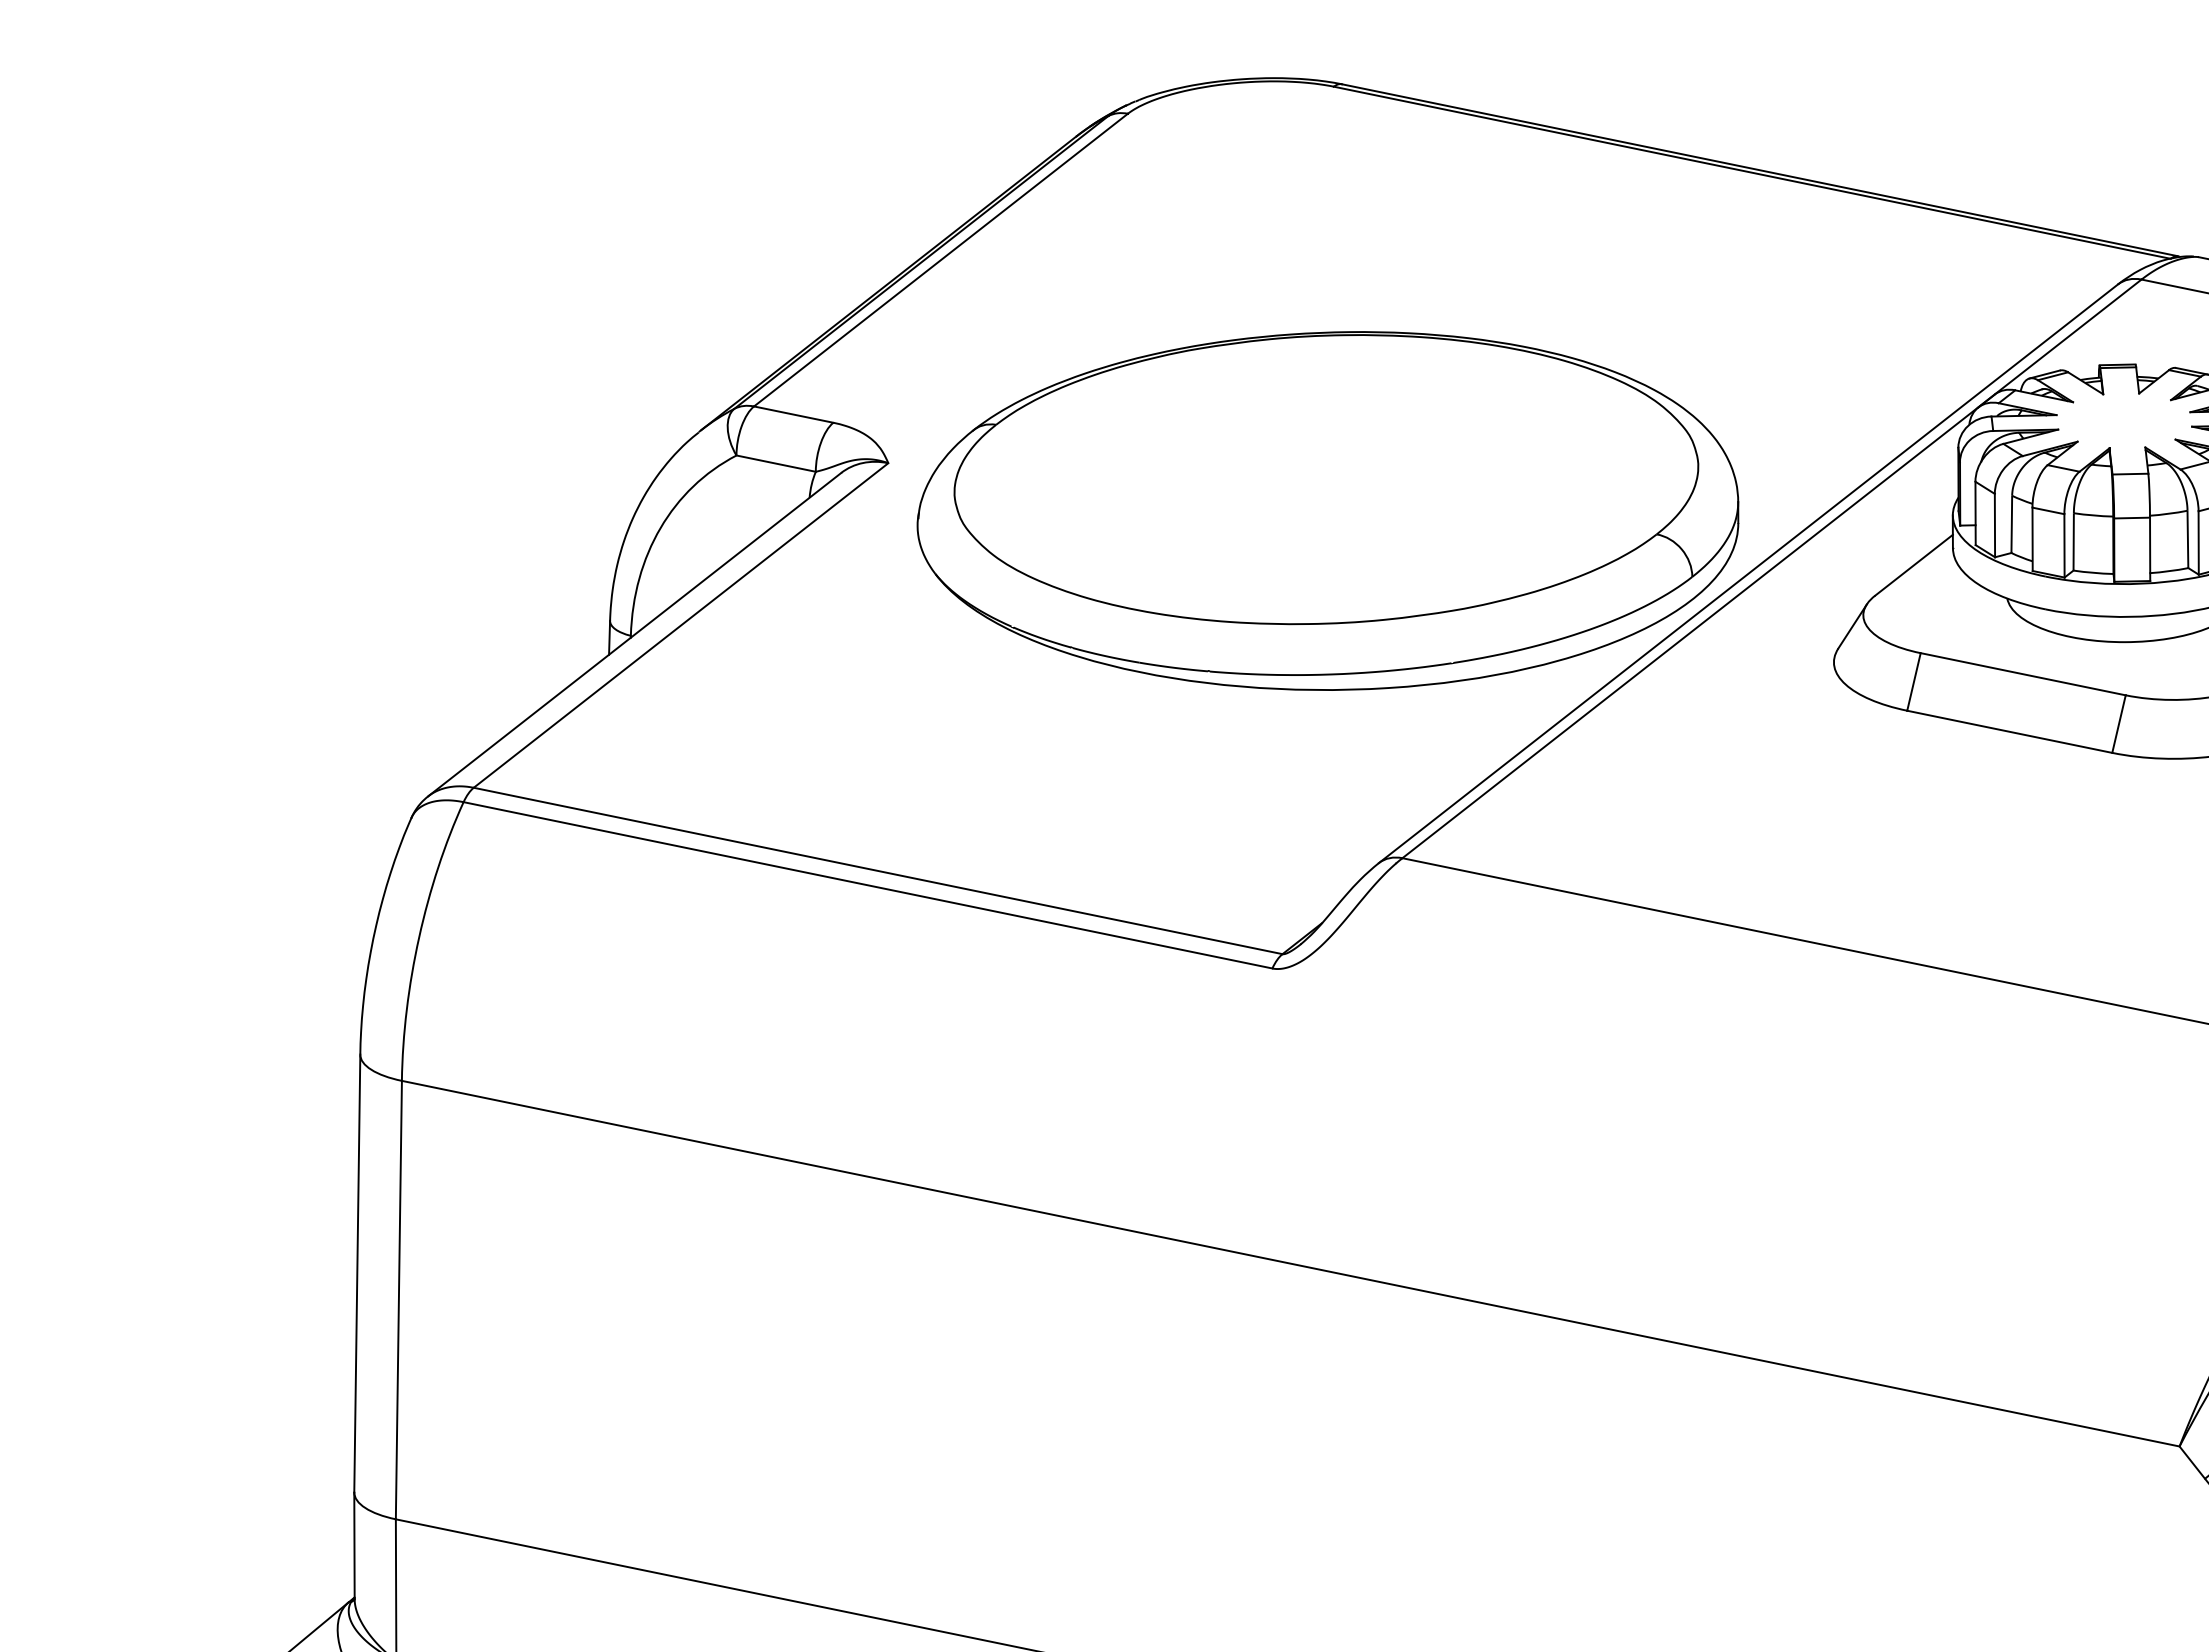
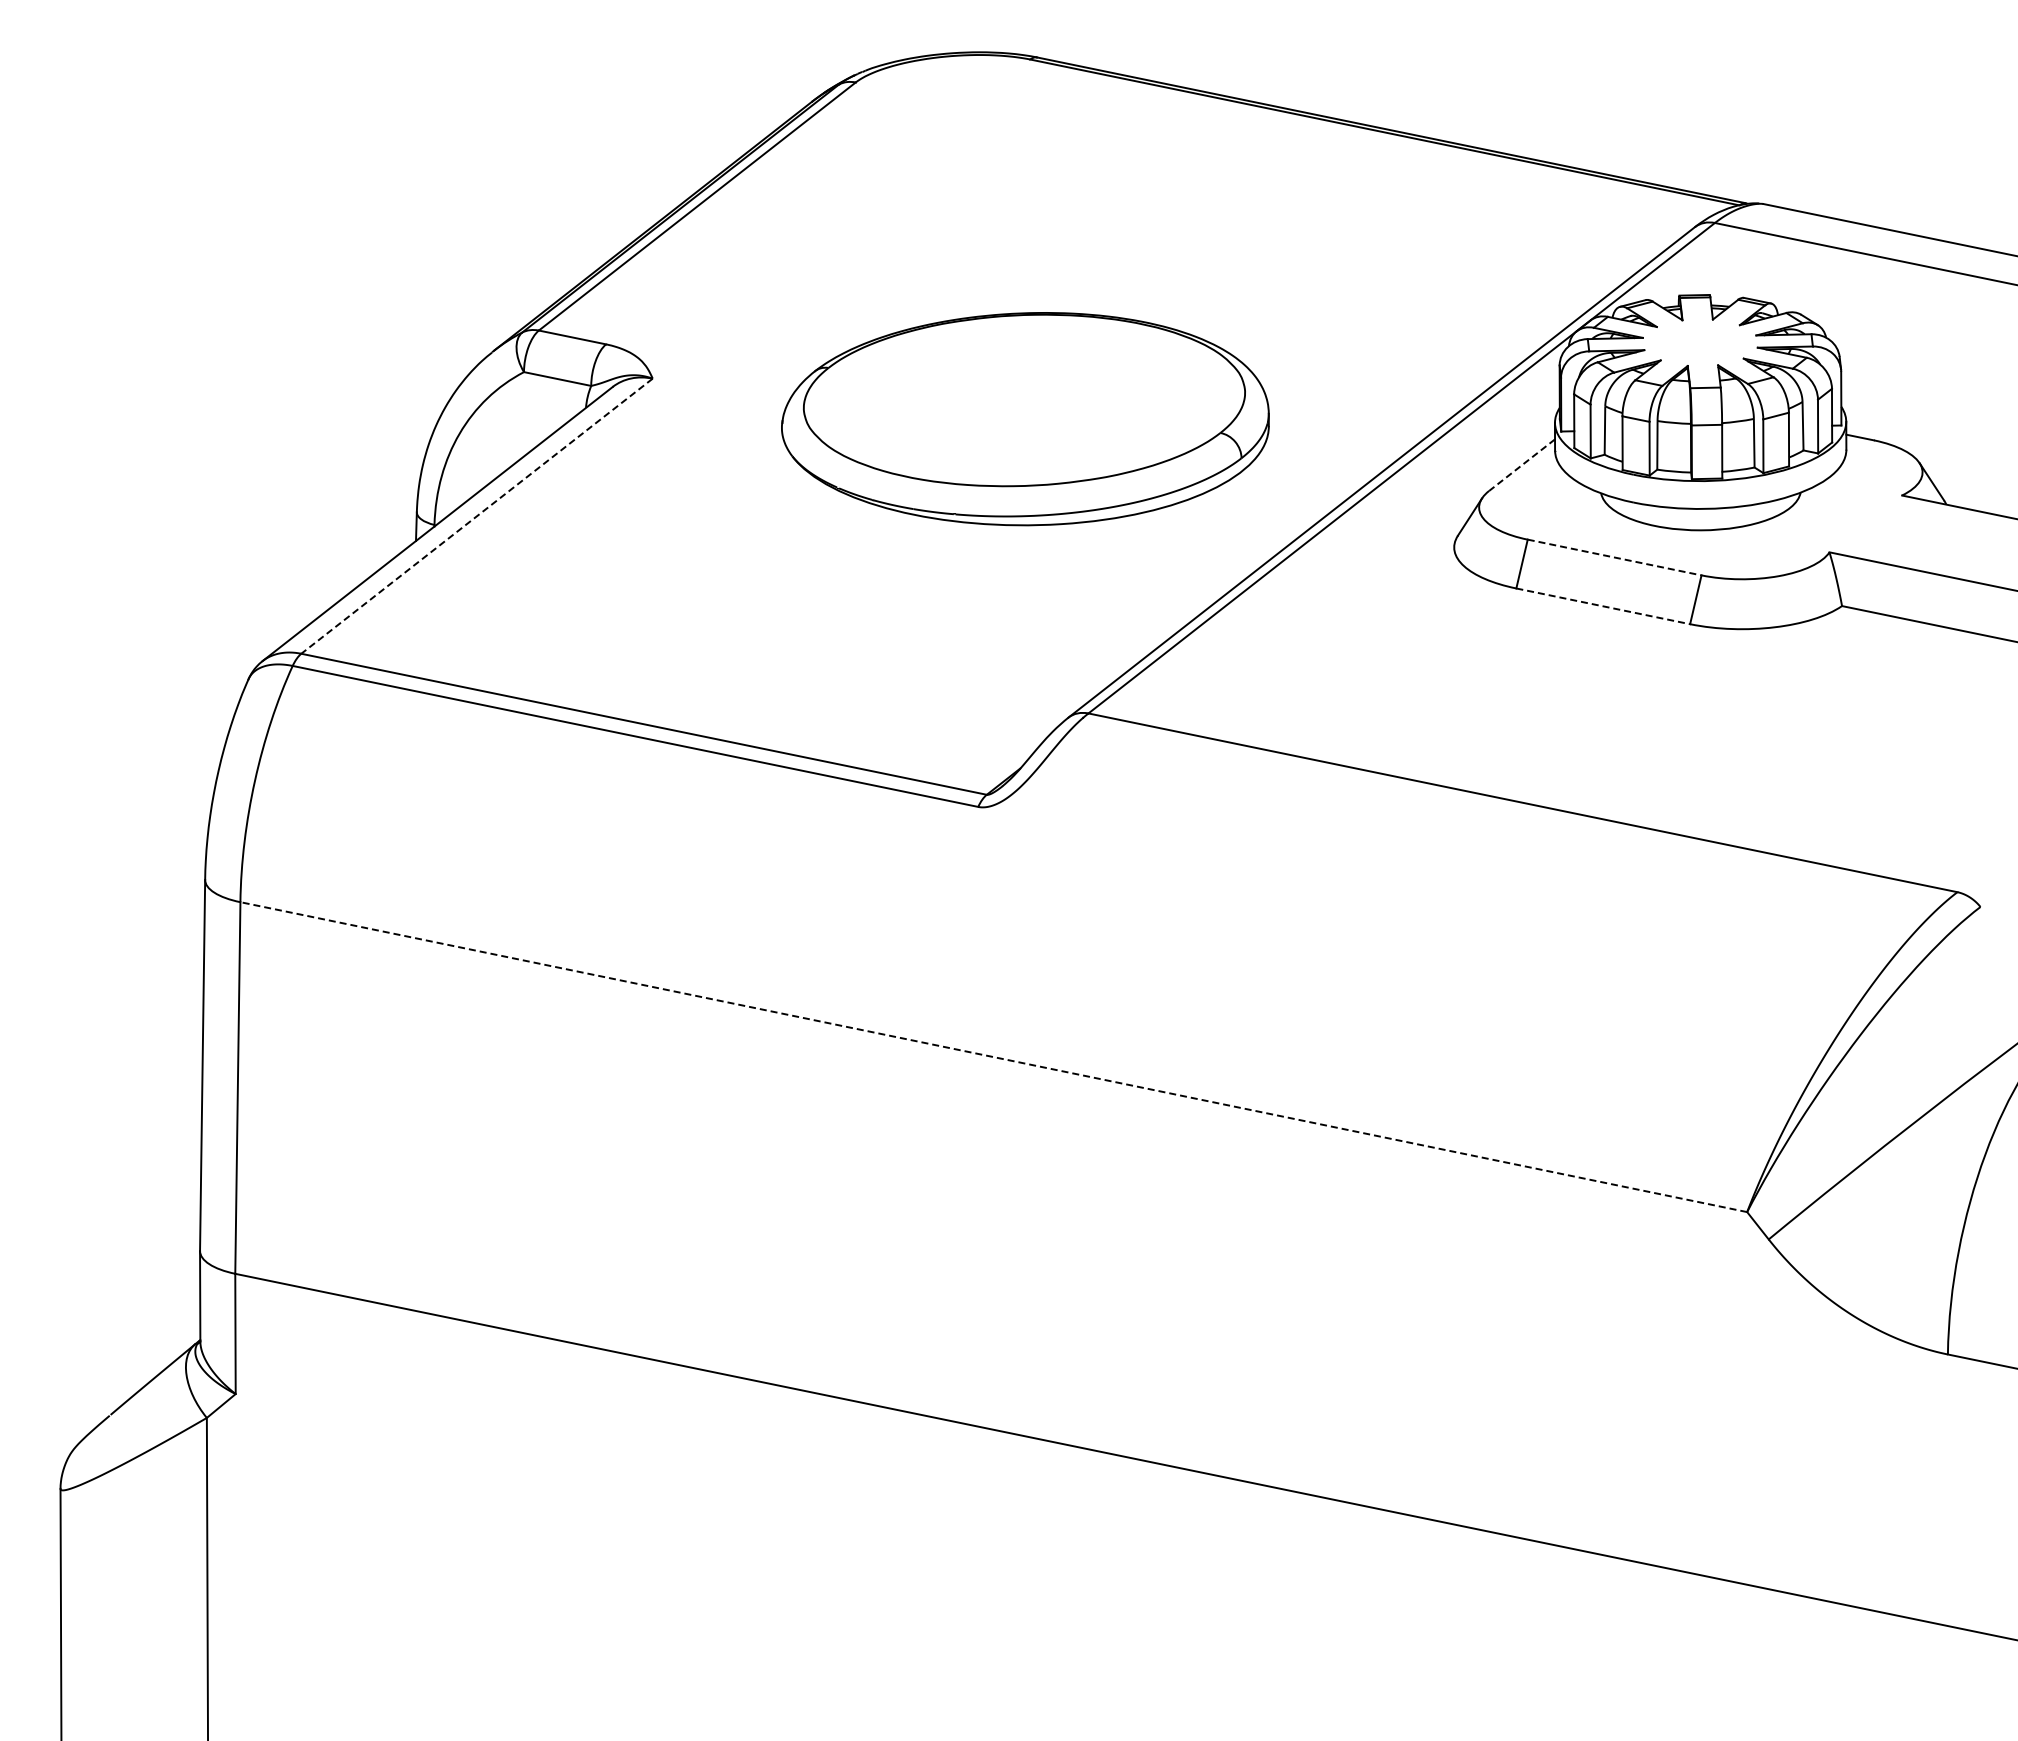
part: (1328, 510) -> (1025, 418), size x0.7
line: (1914, 565) -> (1522, 465), solid -> dashed
line: (680, 625) -> (476, 516), solid -> dashed
line: (2023, 674) -> (1614, 557), solid -> dashed
line: (2010, 732) -> (1603, 606), solid -> dashed
line: (1290, 1264) -> (993, 1057), solid -> dashed

